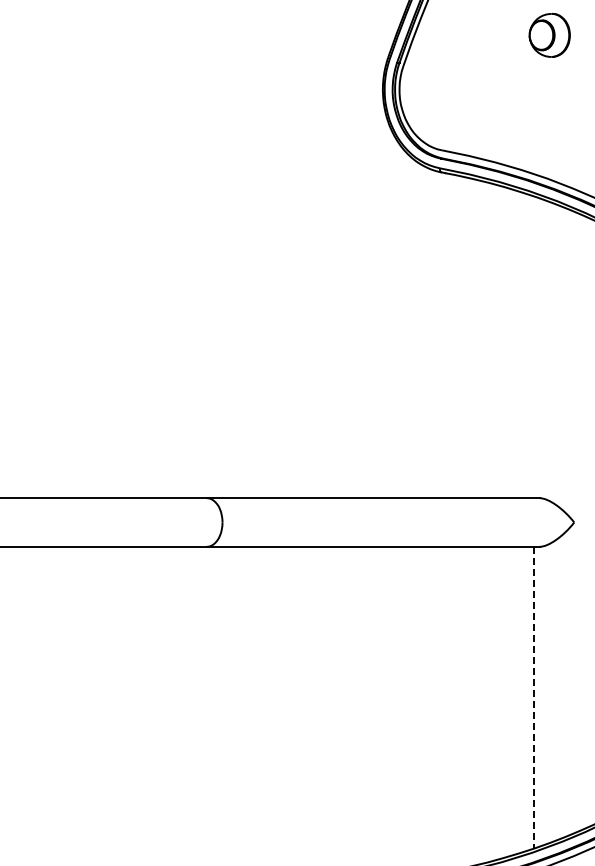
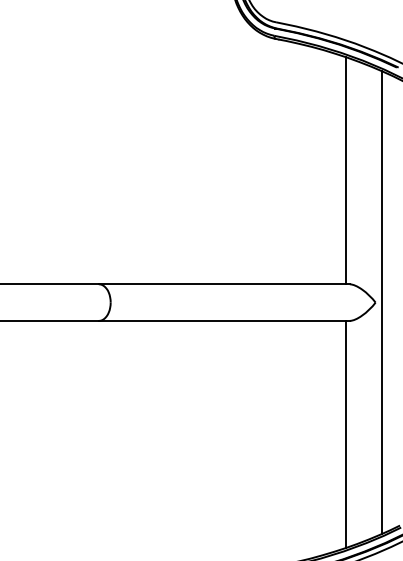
line: (534, 347) -> (345, 170), added
line: (582, 522) -> (381, 302), added
line: (534, 697) -> (345, 434), dashed -> solid

